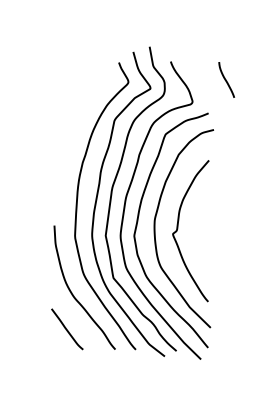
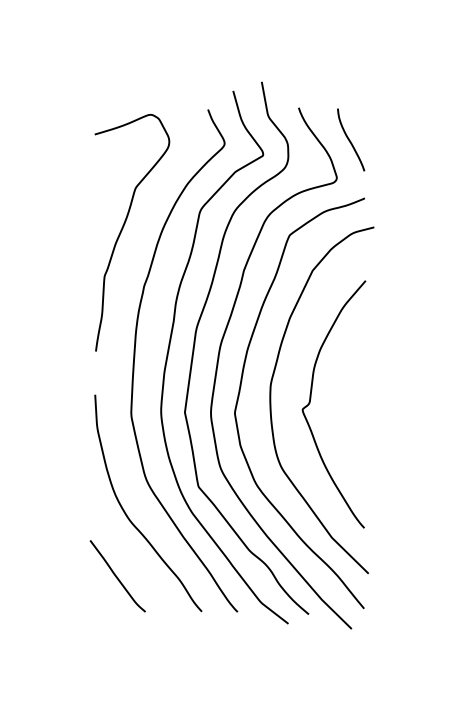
curve: (226, 79) -> (350, 139), moved
curve: (71, 129) -> (125, 226), added

